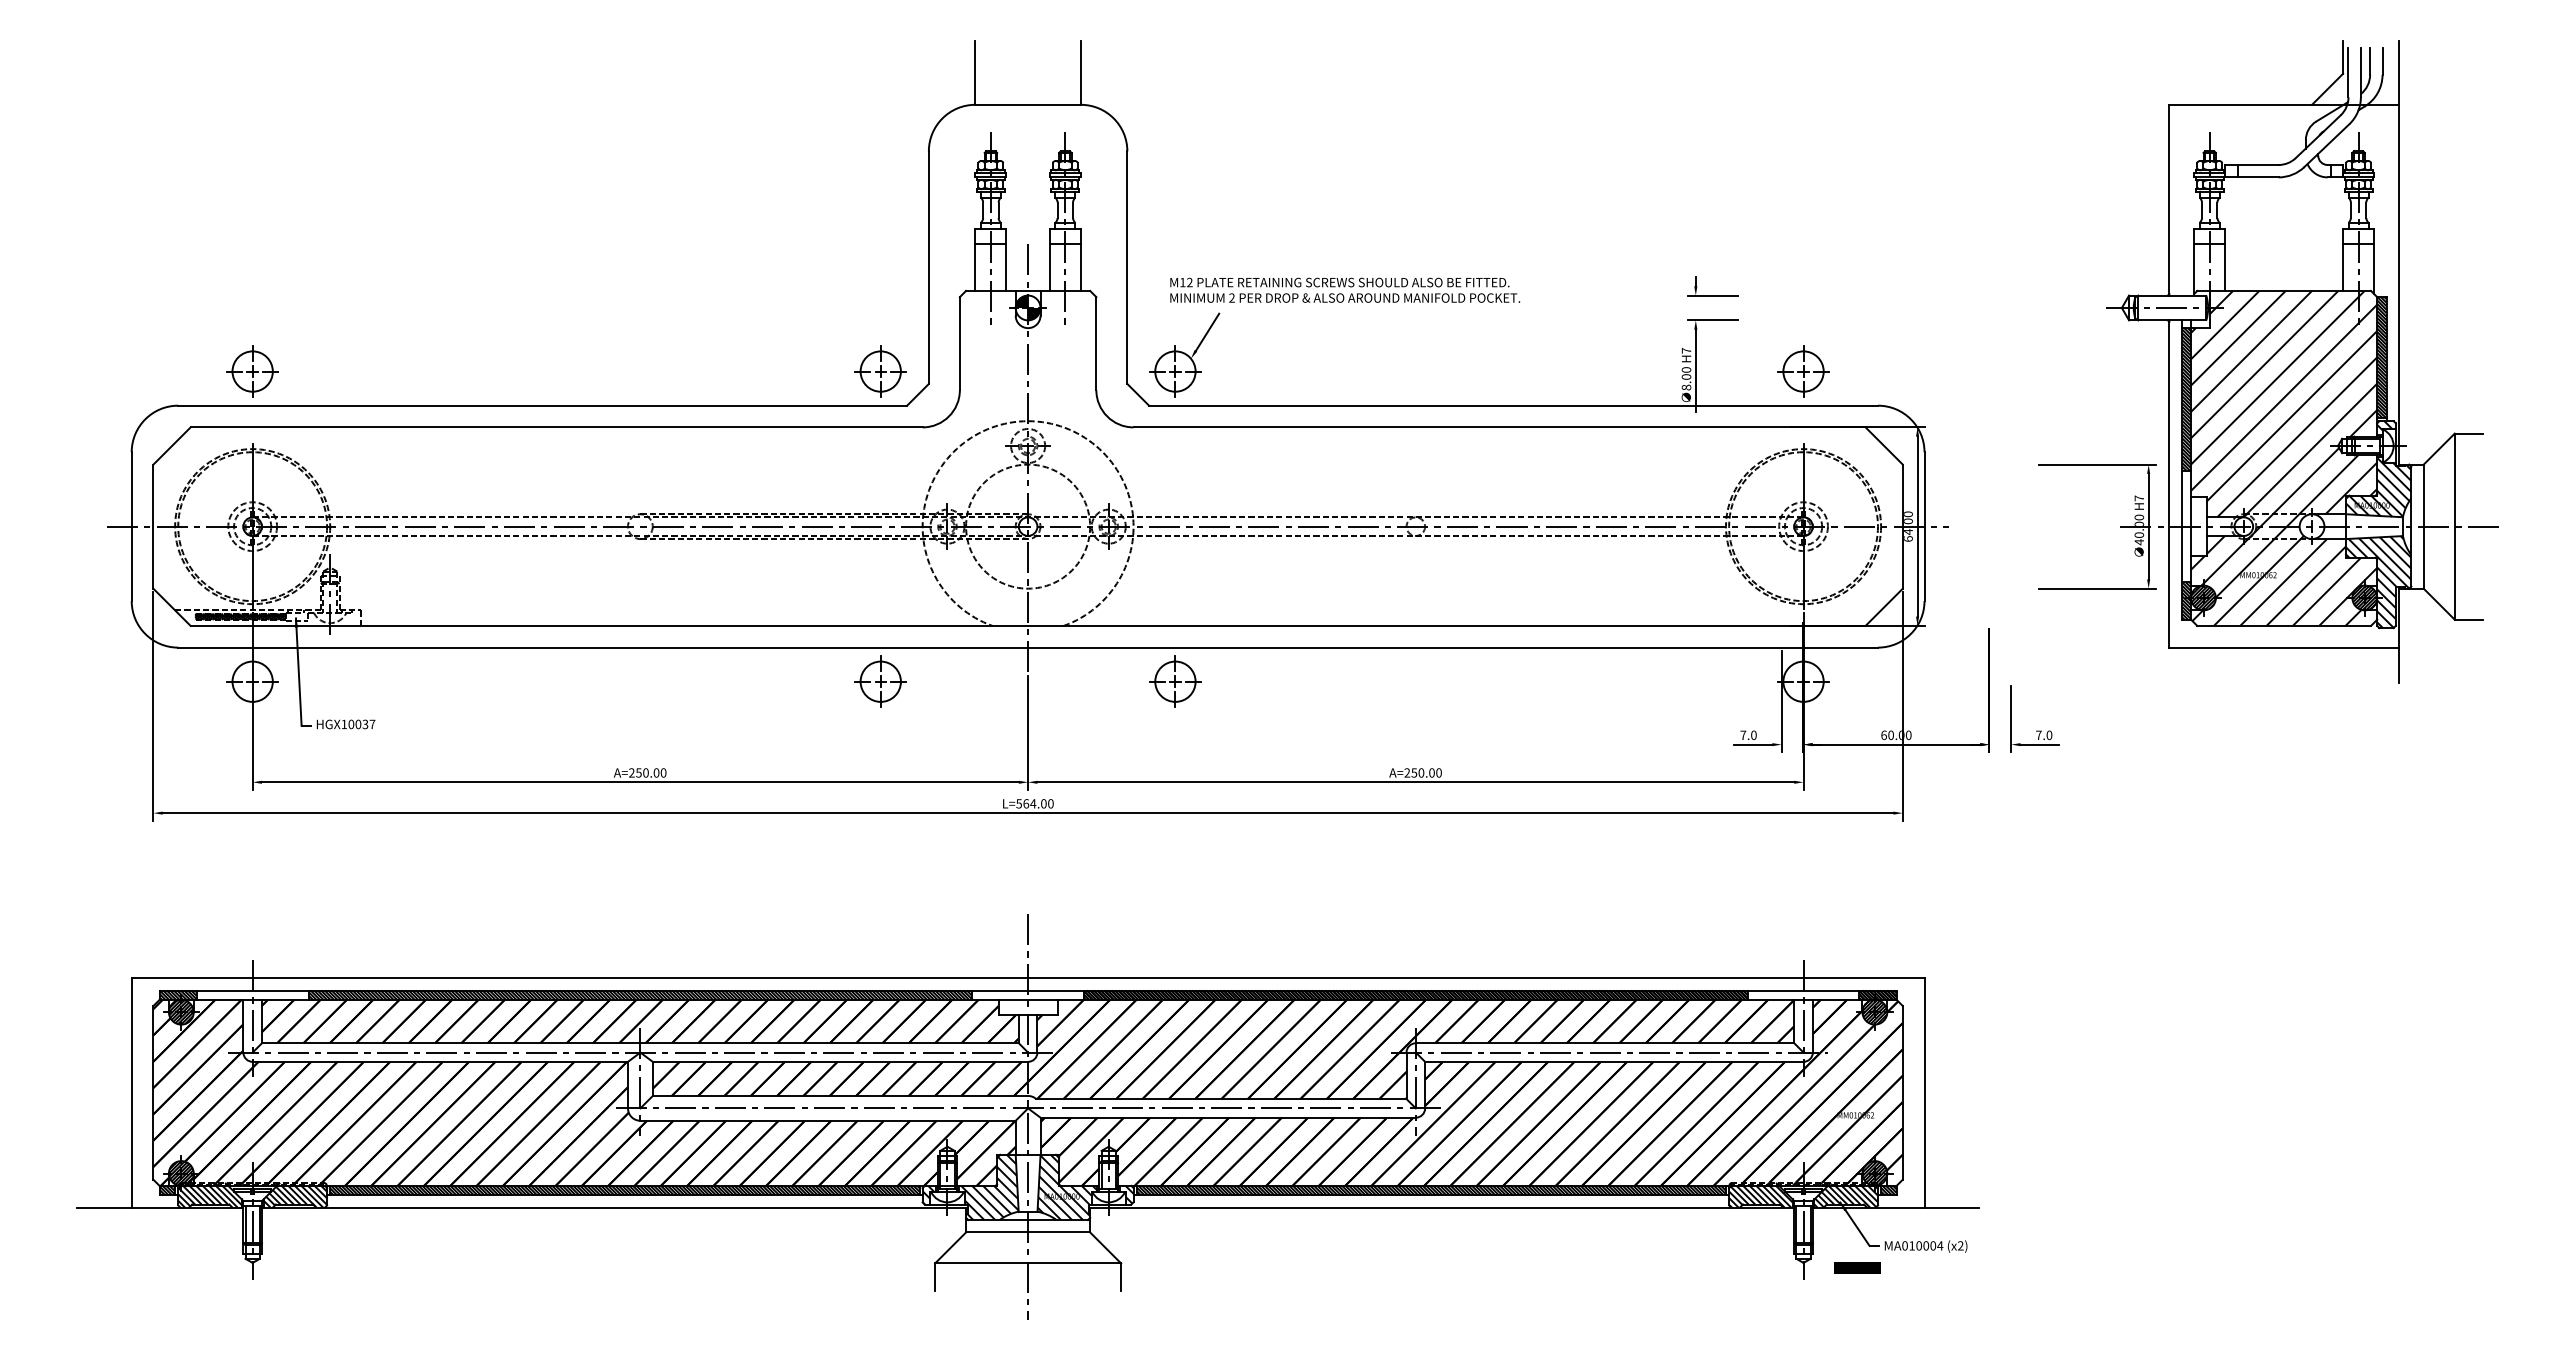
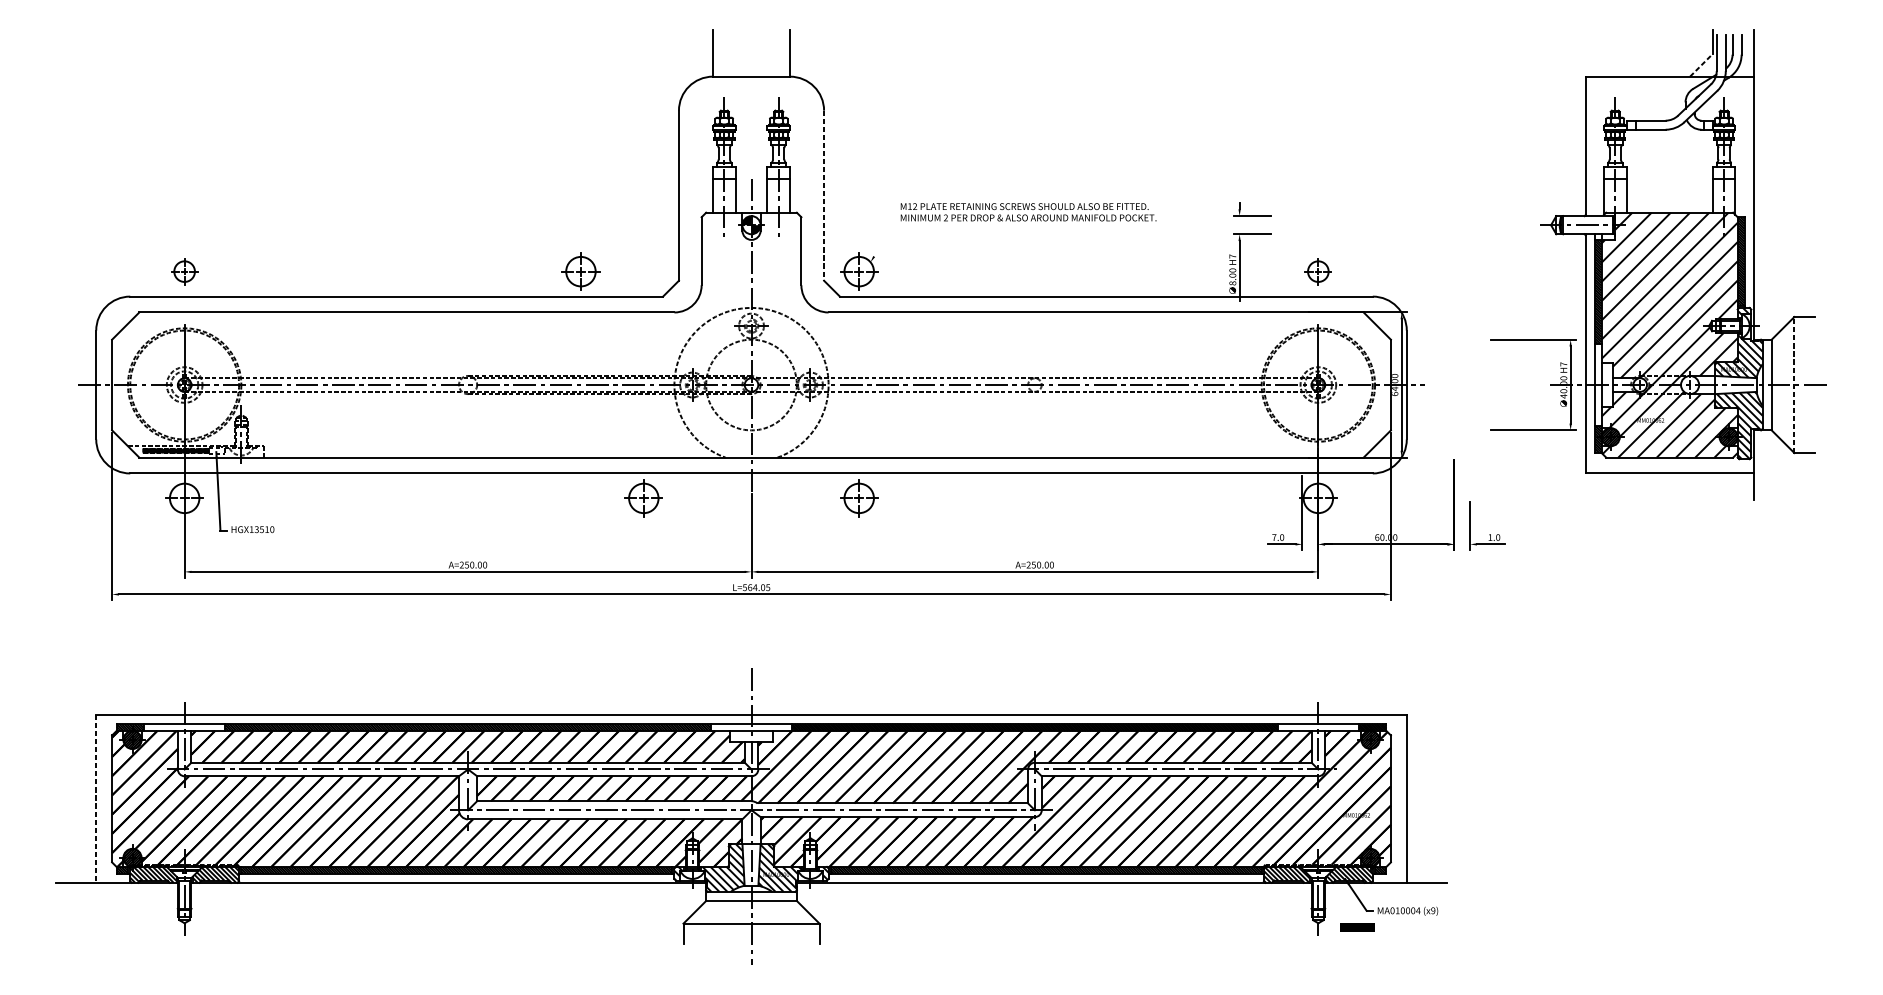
line: (2327, 89) -> (1701, 65), solid -> dashed
line: (1127, 268) -> (824, 196), solid -> dashed
text: (1345, 289) -> (1028, 211), moved
line: (1207, 331) -> (882, 242), removed
part: (252, 371) -> (184, 271), size x0.7
part: (880, 371) -> (580, 271), moved
part: (1803, 371) -> (1318, 271), size x0.7
line: (2454, 526) -> (1794, 384), solid -> dashed
text: (361, 724) -> (264, 529), HGX10037 -> HGX13510
text: (2038, 734) -> (1490, 536), 7.0 -> 1.0
text: (1050, 803) -> (767, 587), L=564.00 -> L=564.05
line: (131, 1092) -> (96, 798), solid -> dashed
text: (1960, 1245) -> (1433, 910), (x2) -> (x9)

